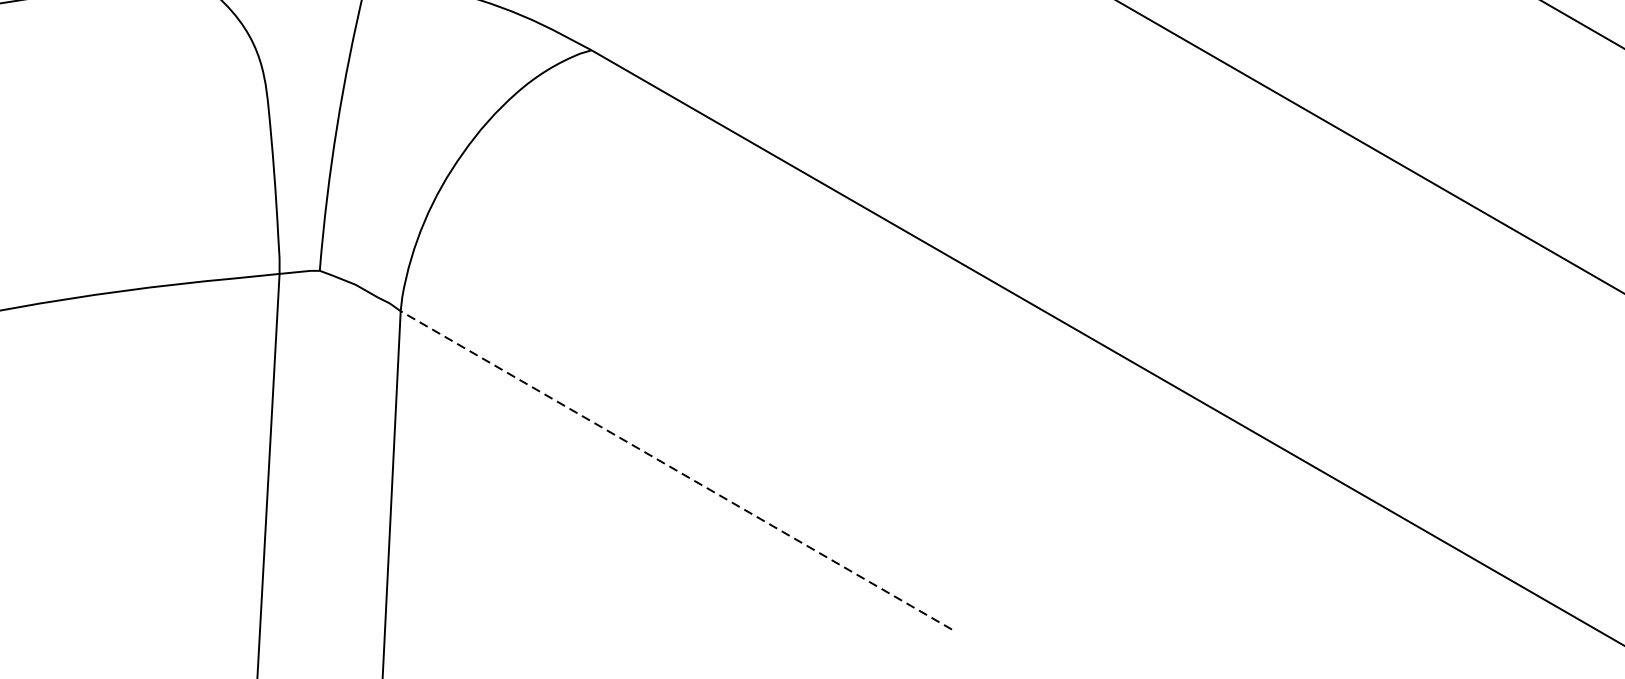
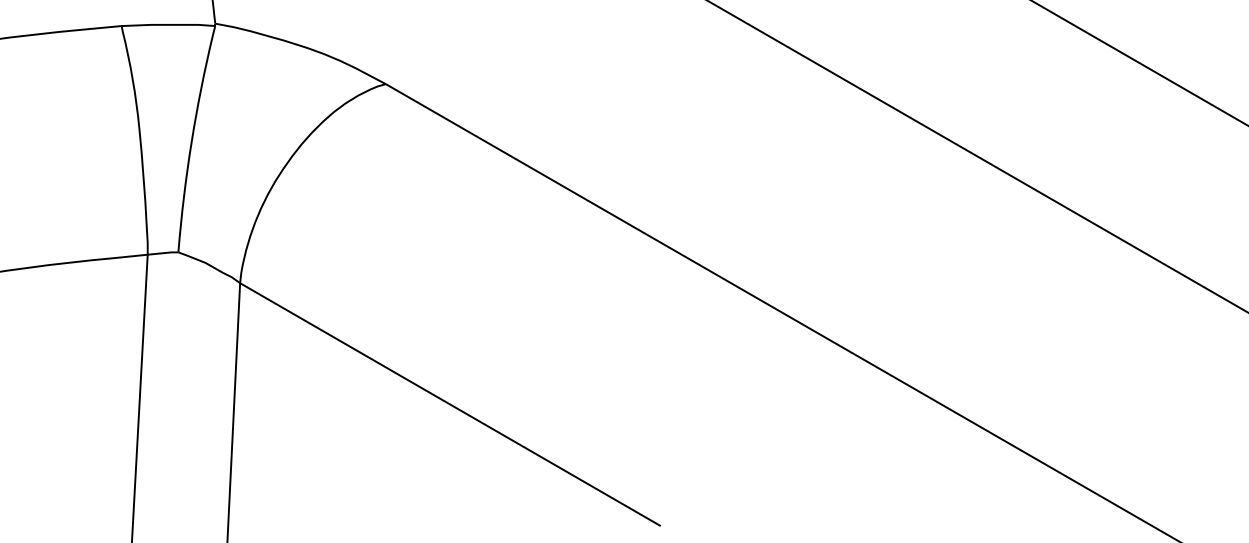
line: (676, 470) -> (450, 404), dashed -> solid

